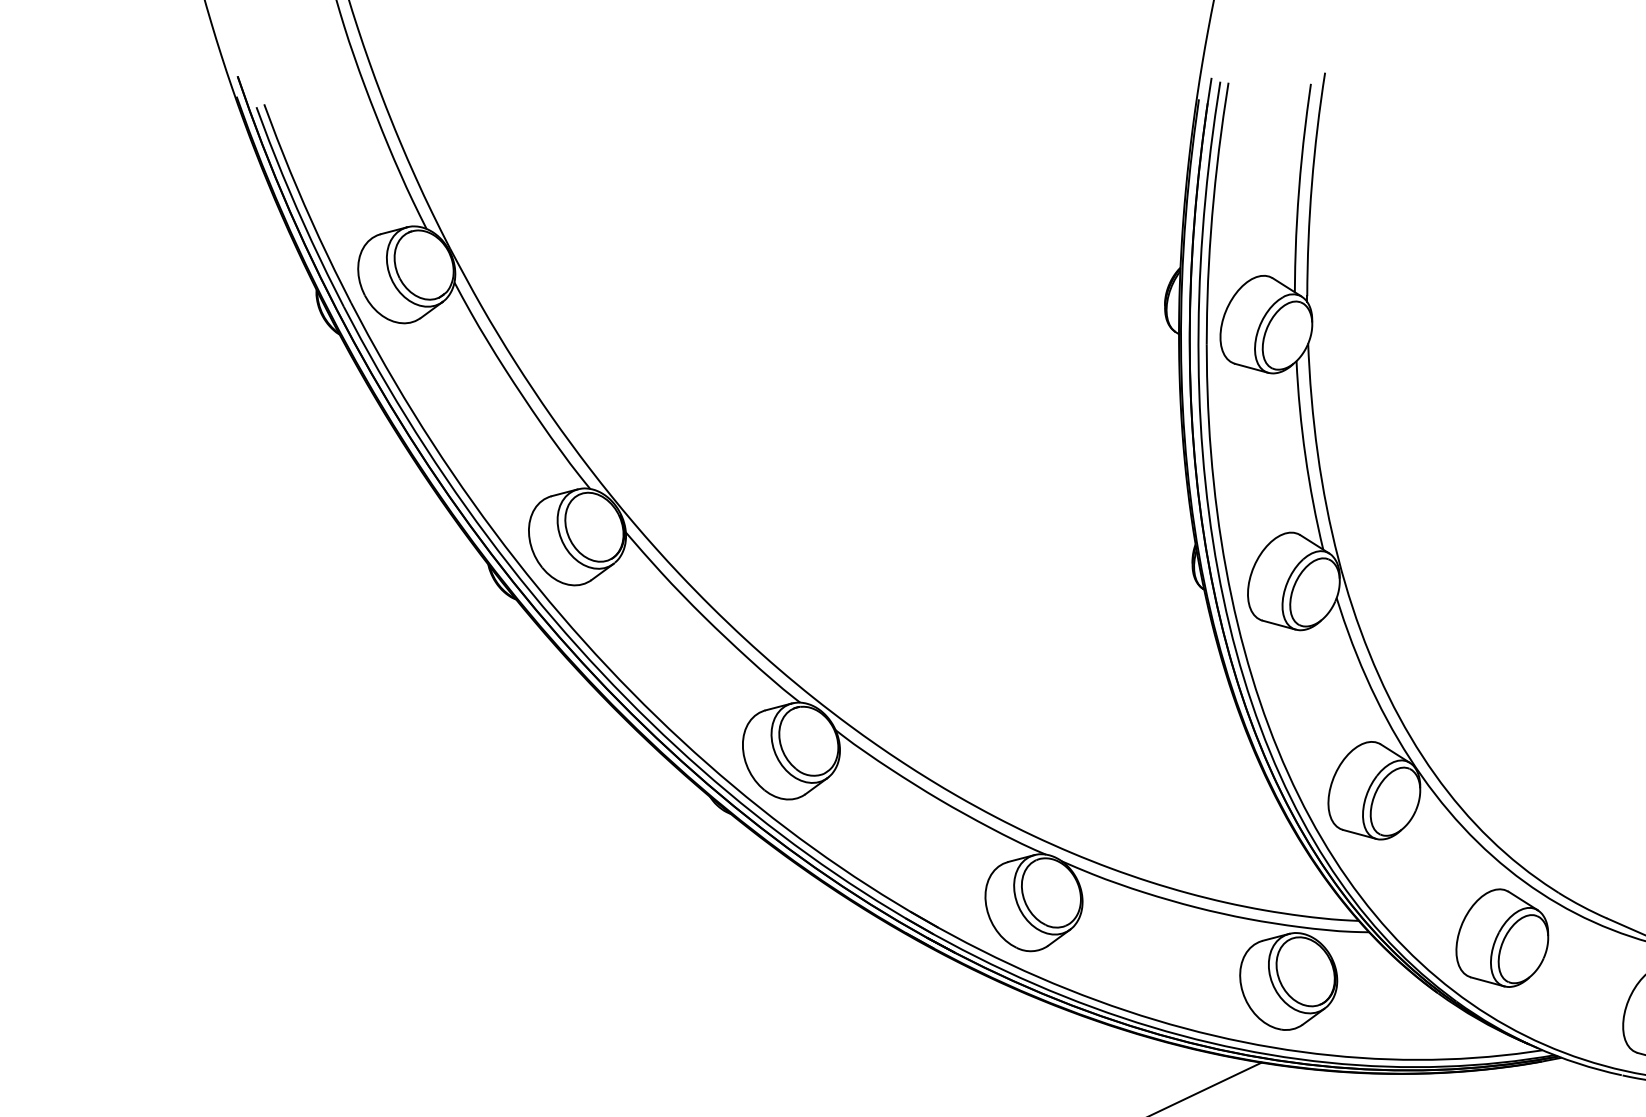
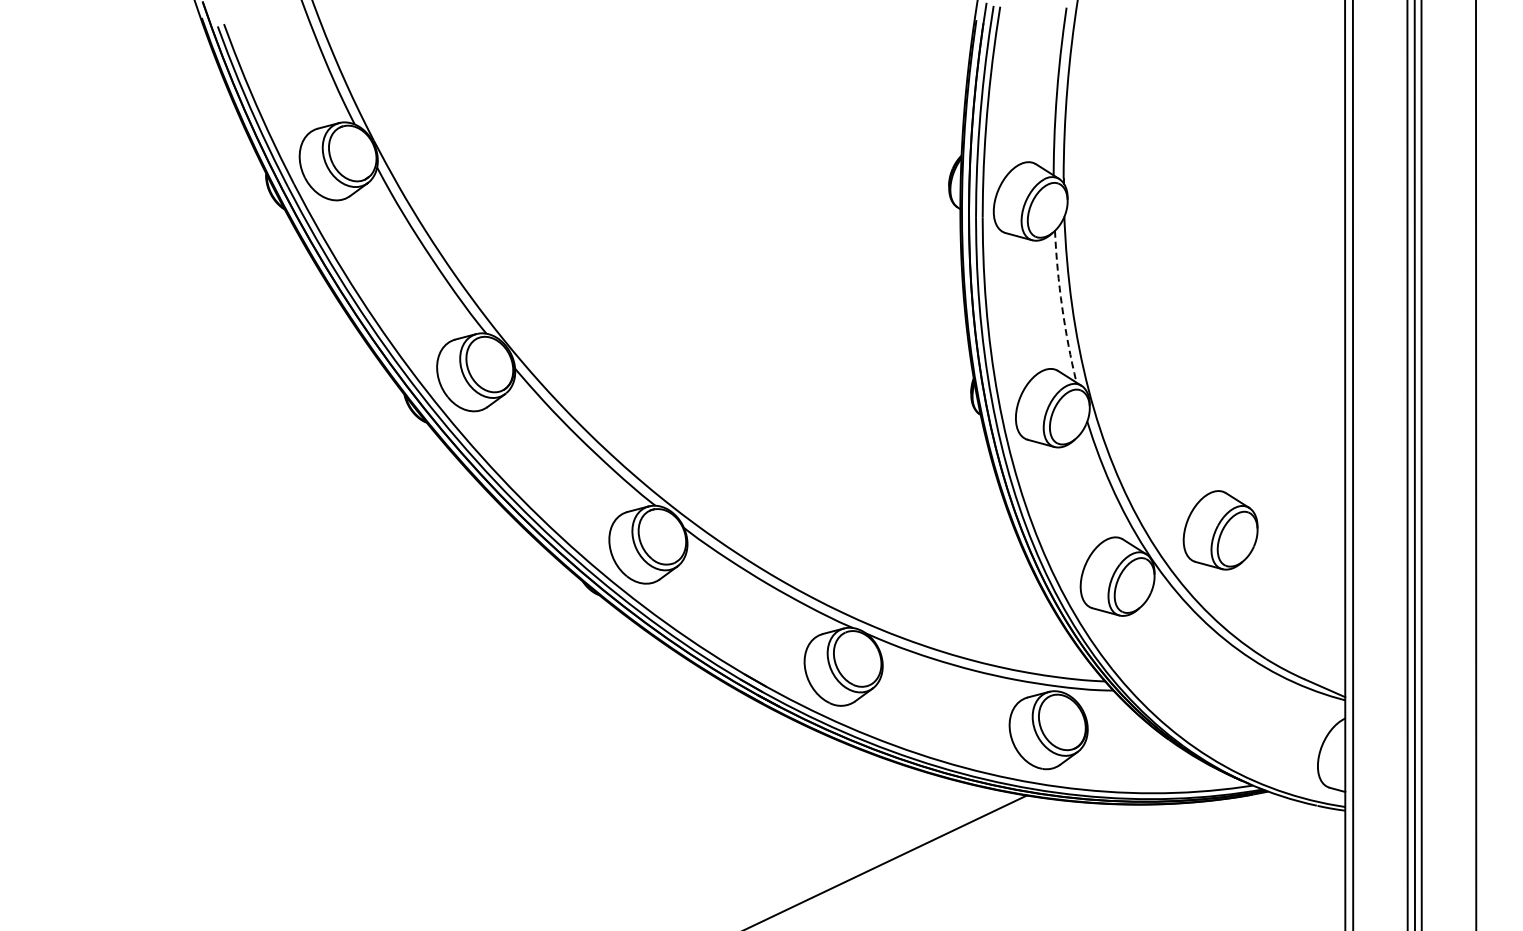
arc: (1305, 456) -> (1062, 307), solid -> dashed
part: (1502, 938) -> (1220, 530), moved

